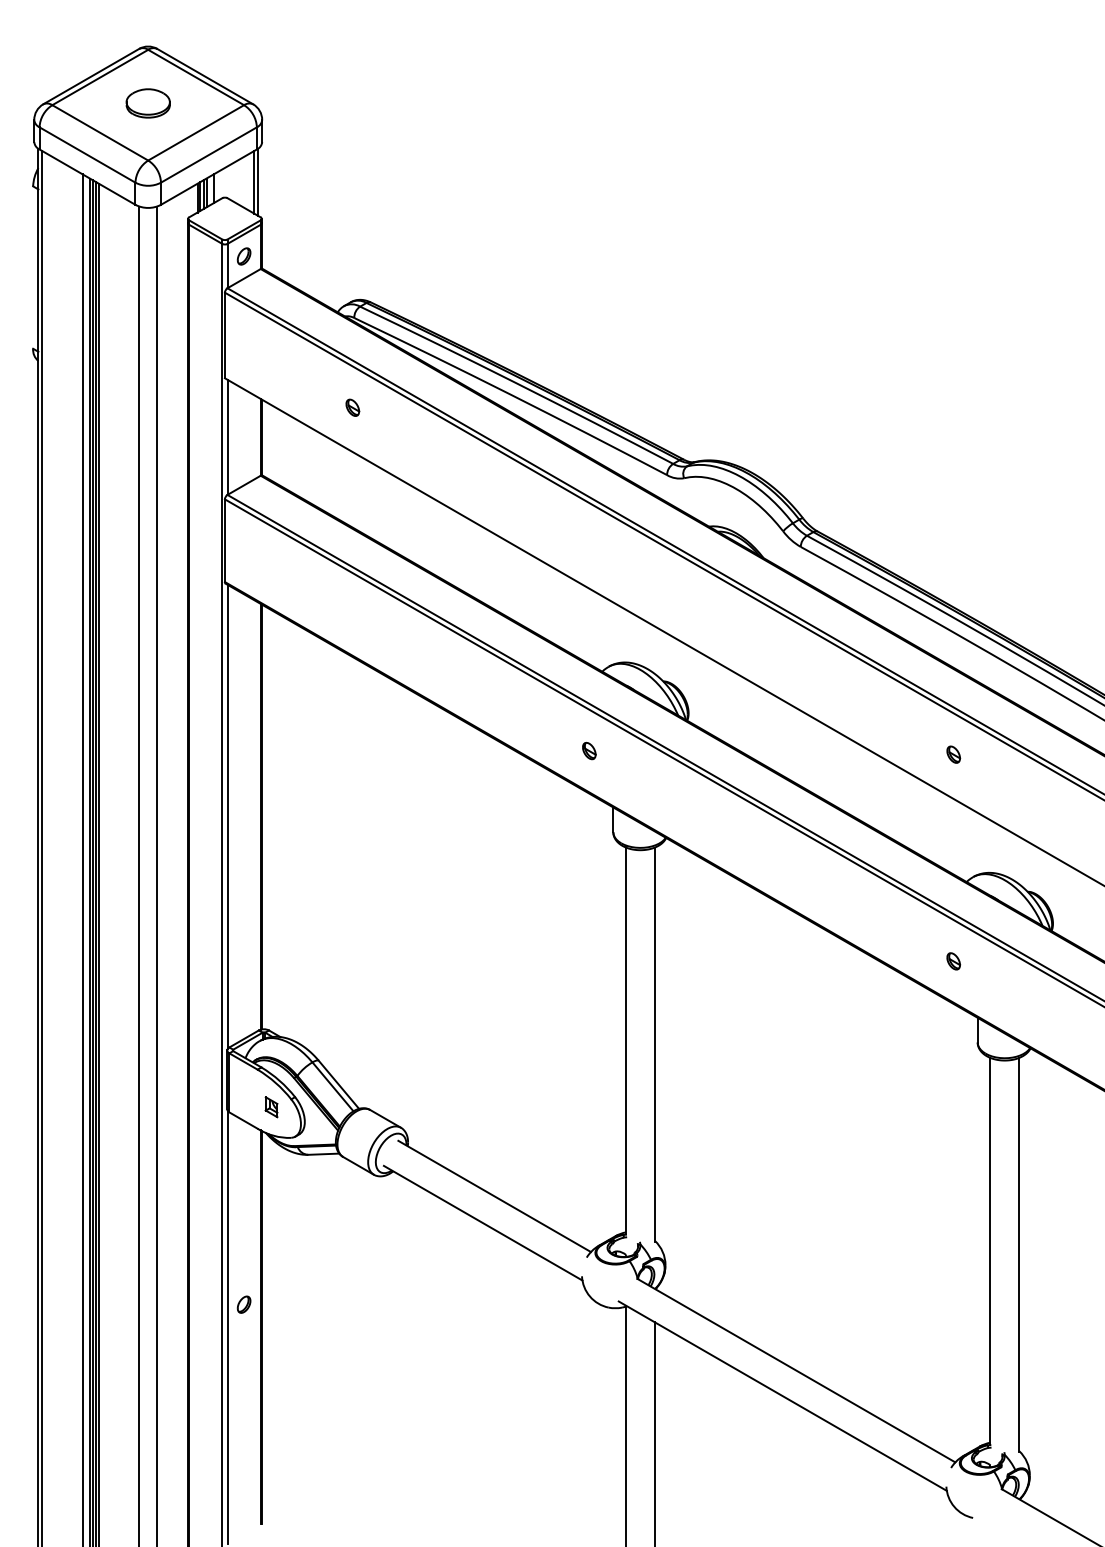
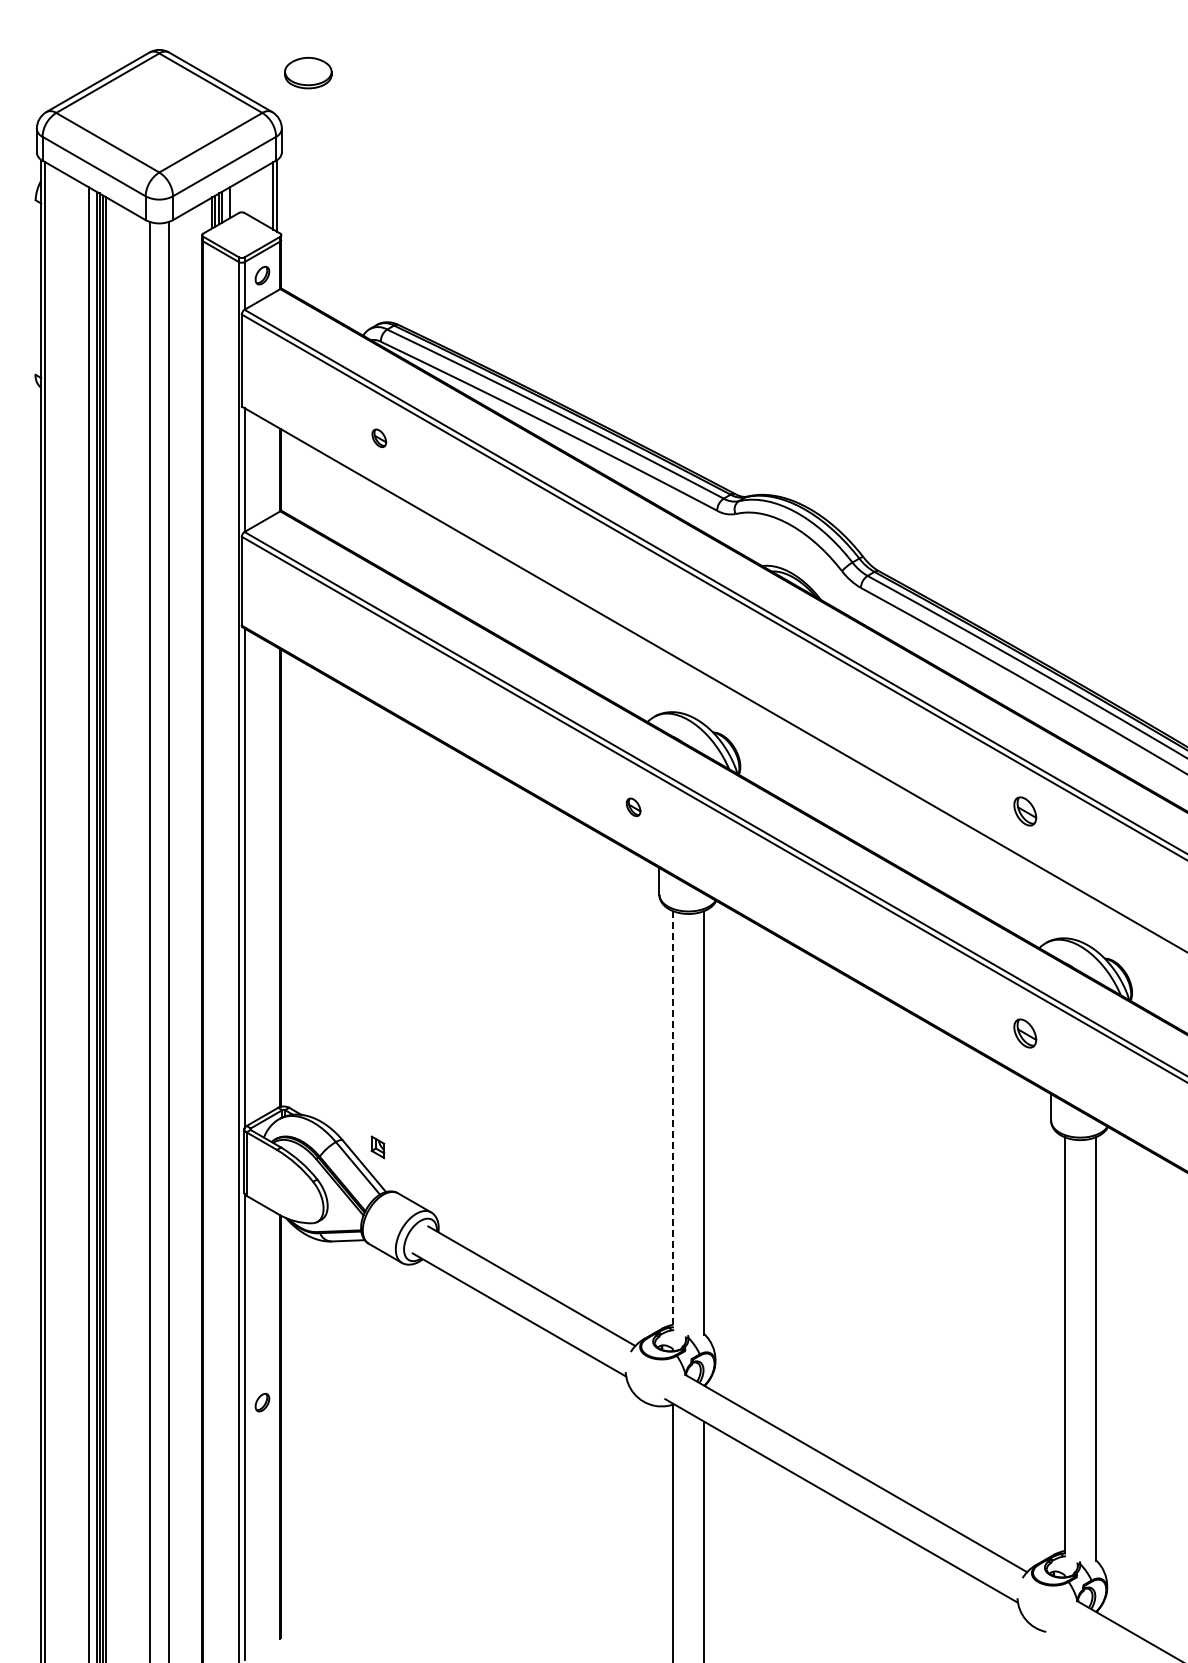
part: (148, 103) -> (308, 73), moved
part: (953, 753) -> (1025, 810), size x1.6
part: (953, 961) -> (1025, 1033), size x1.6
line: (626, 1041) -> (673, 1119), solid -> dashed
part: (271, 1107) -> (377, 1147), moved

